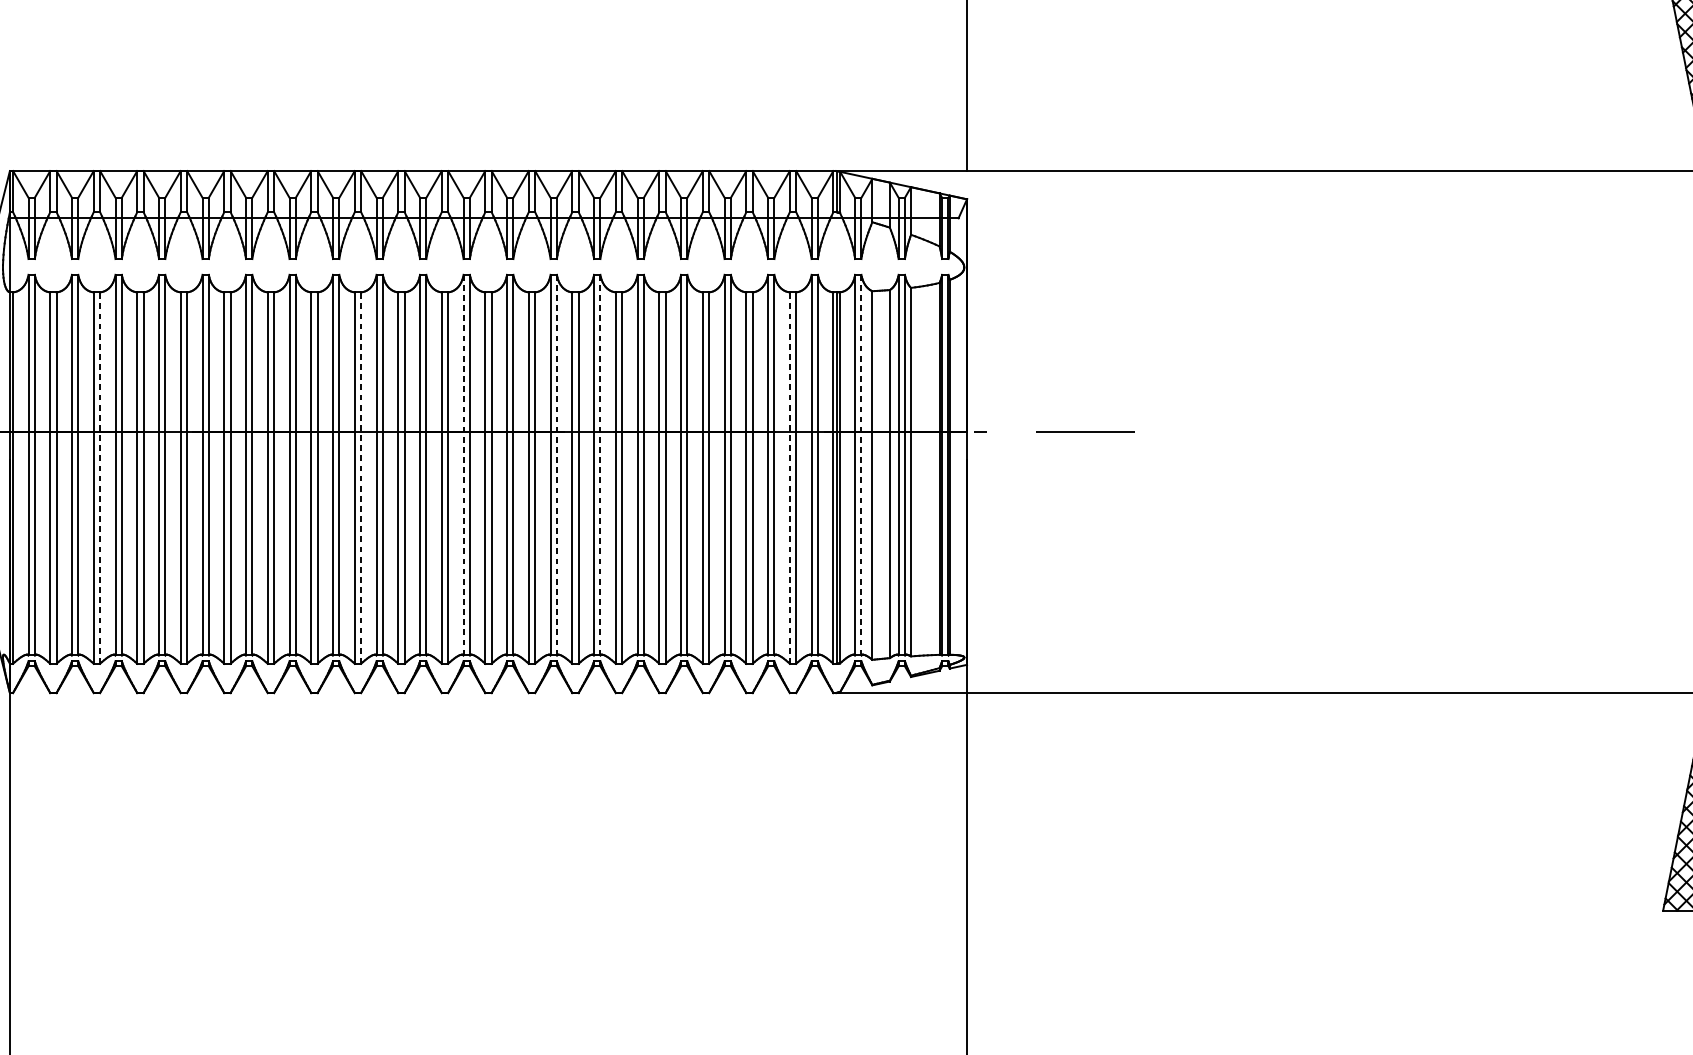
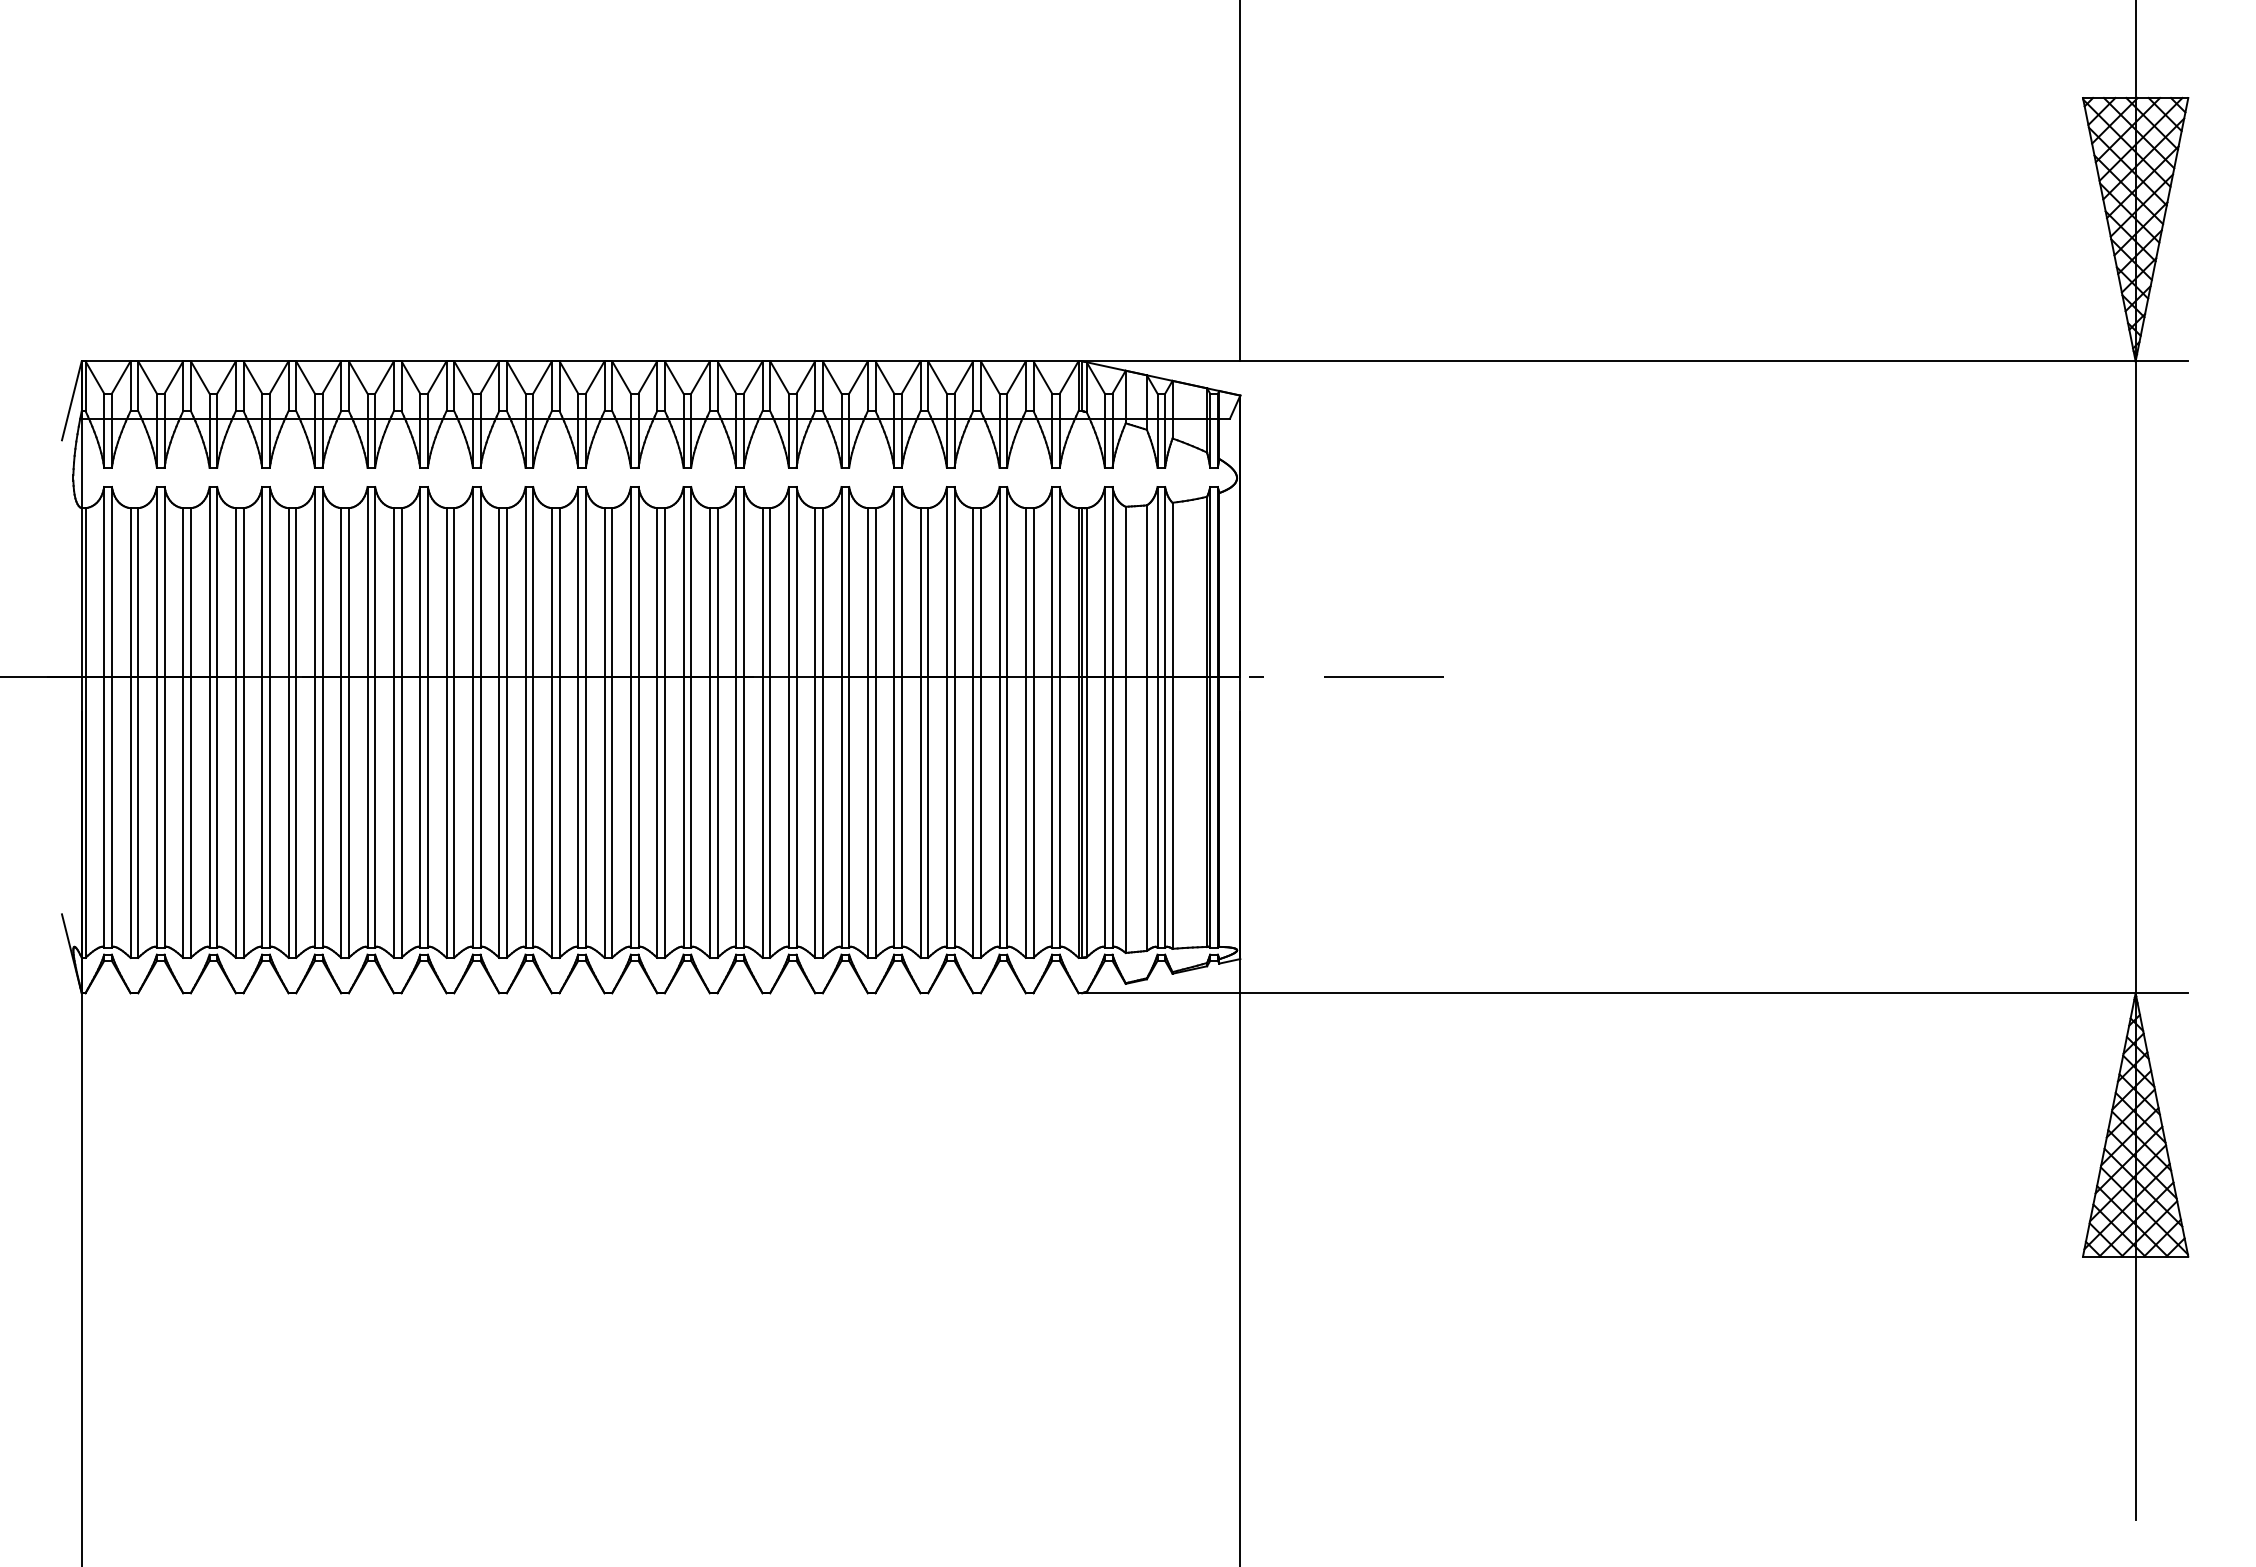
line: (463, 464) -> (630, 716), dashed -> solid
line: (556, 464) -> (743, 716), dashed -> solid
line: (600, 464) -> (796, 716), dashed -> solid
line: (861, 464) -> (1112, 716), dashed -> solid
line: (99, 478) -> (190, 733), dashed -> solid
line: (360, 478) -> (506, 733), dashed -> solid
line: (789, 478) -> (1025, 733), dashed -> solid

